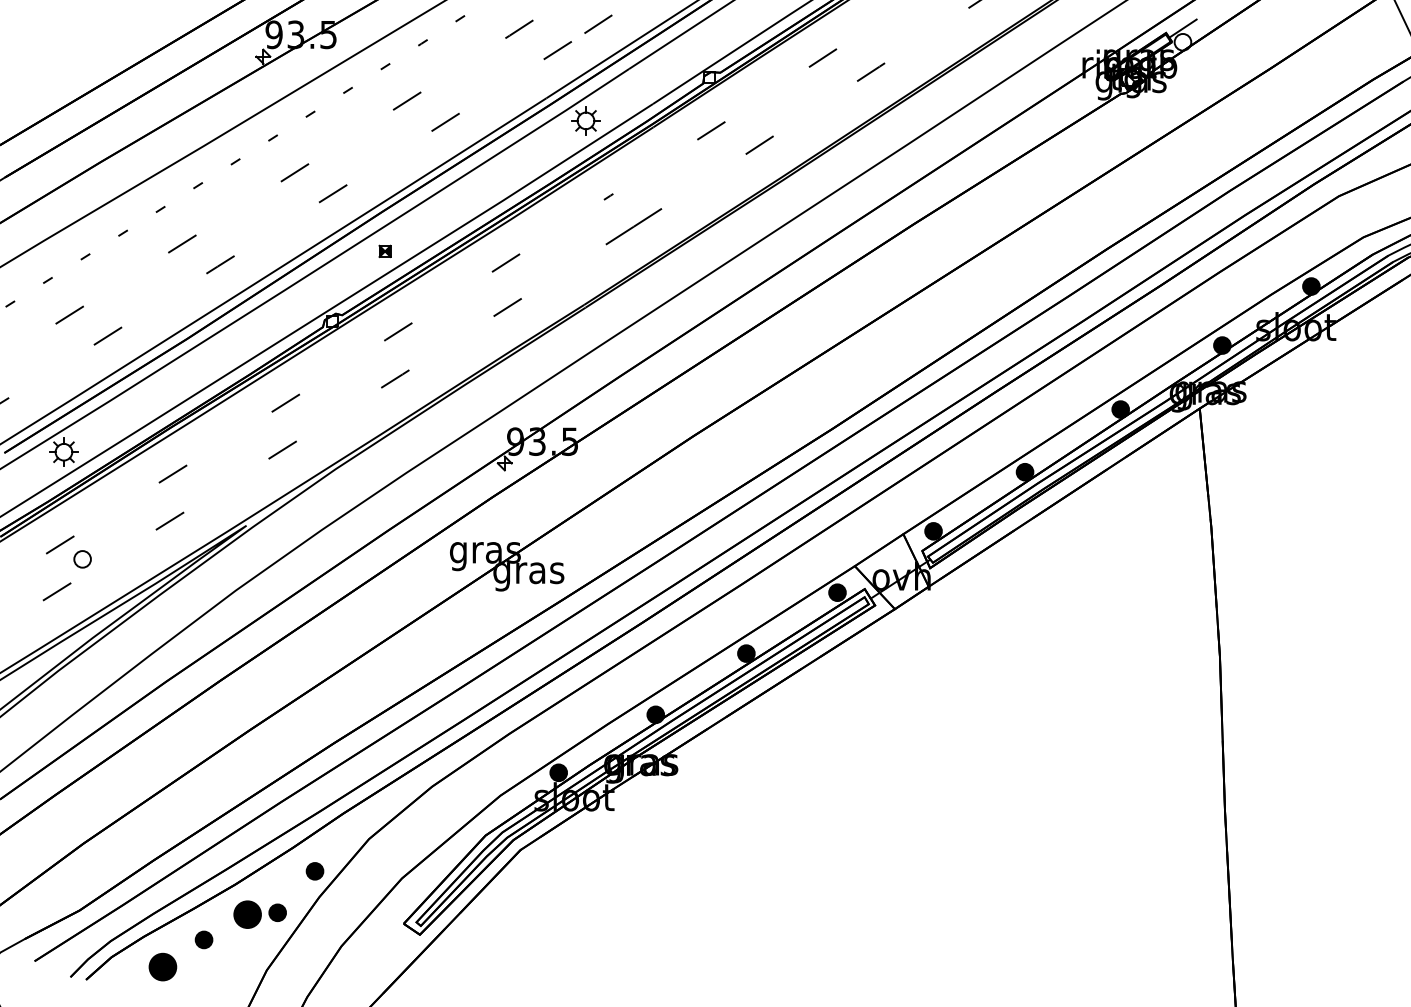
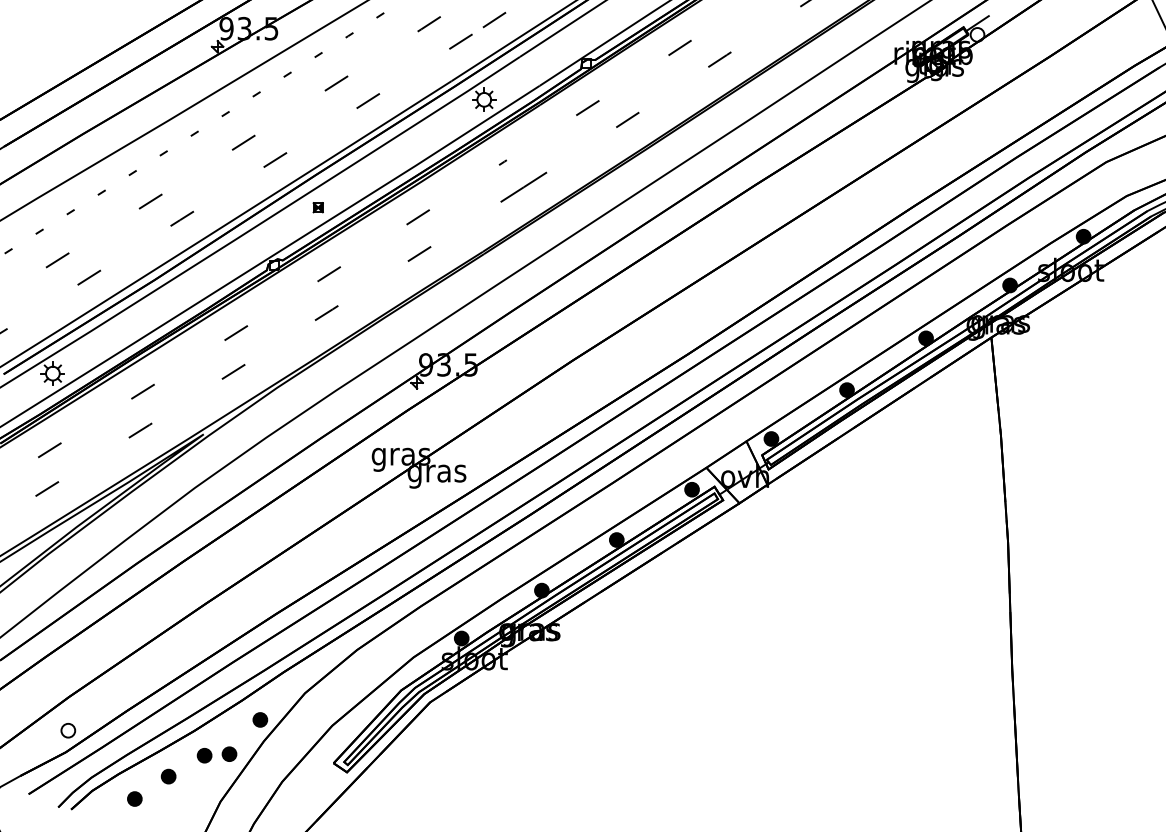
part: (82, 559) -> (68, 730), moved
part: (247, 914) -> (204, 755), size x0.62
part: (163, 966) -> (135, 798), size x0.62

